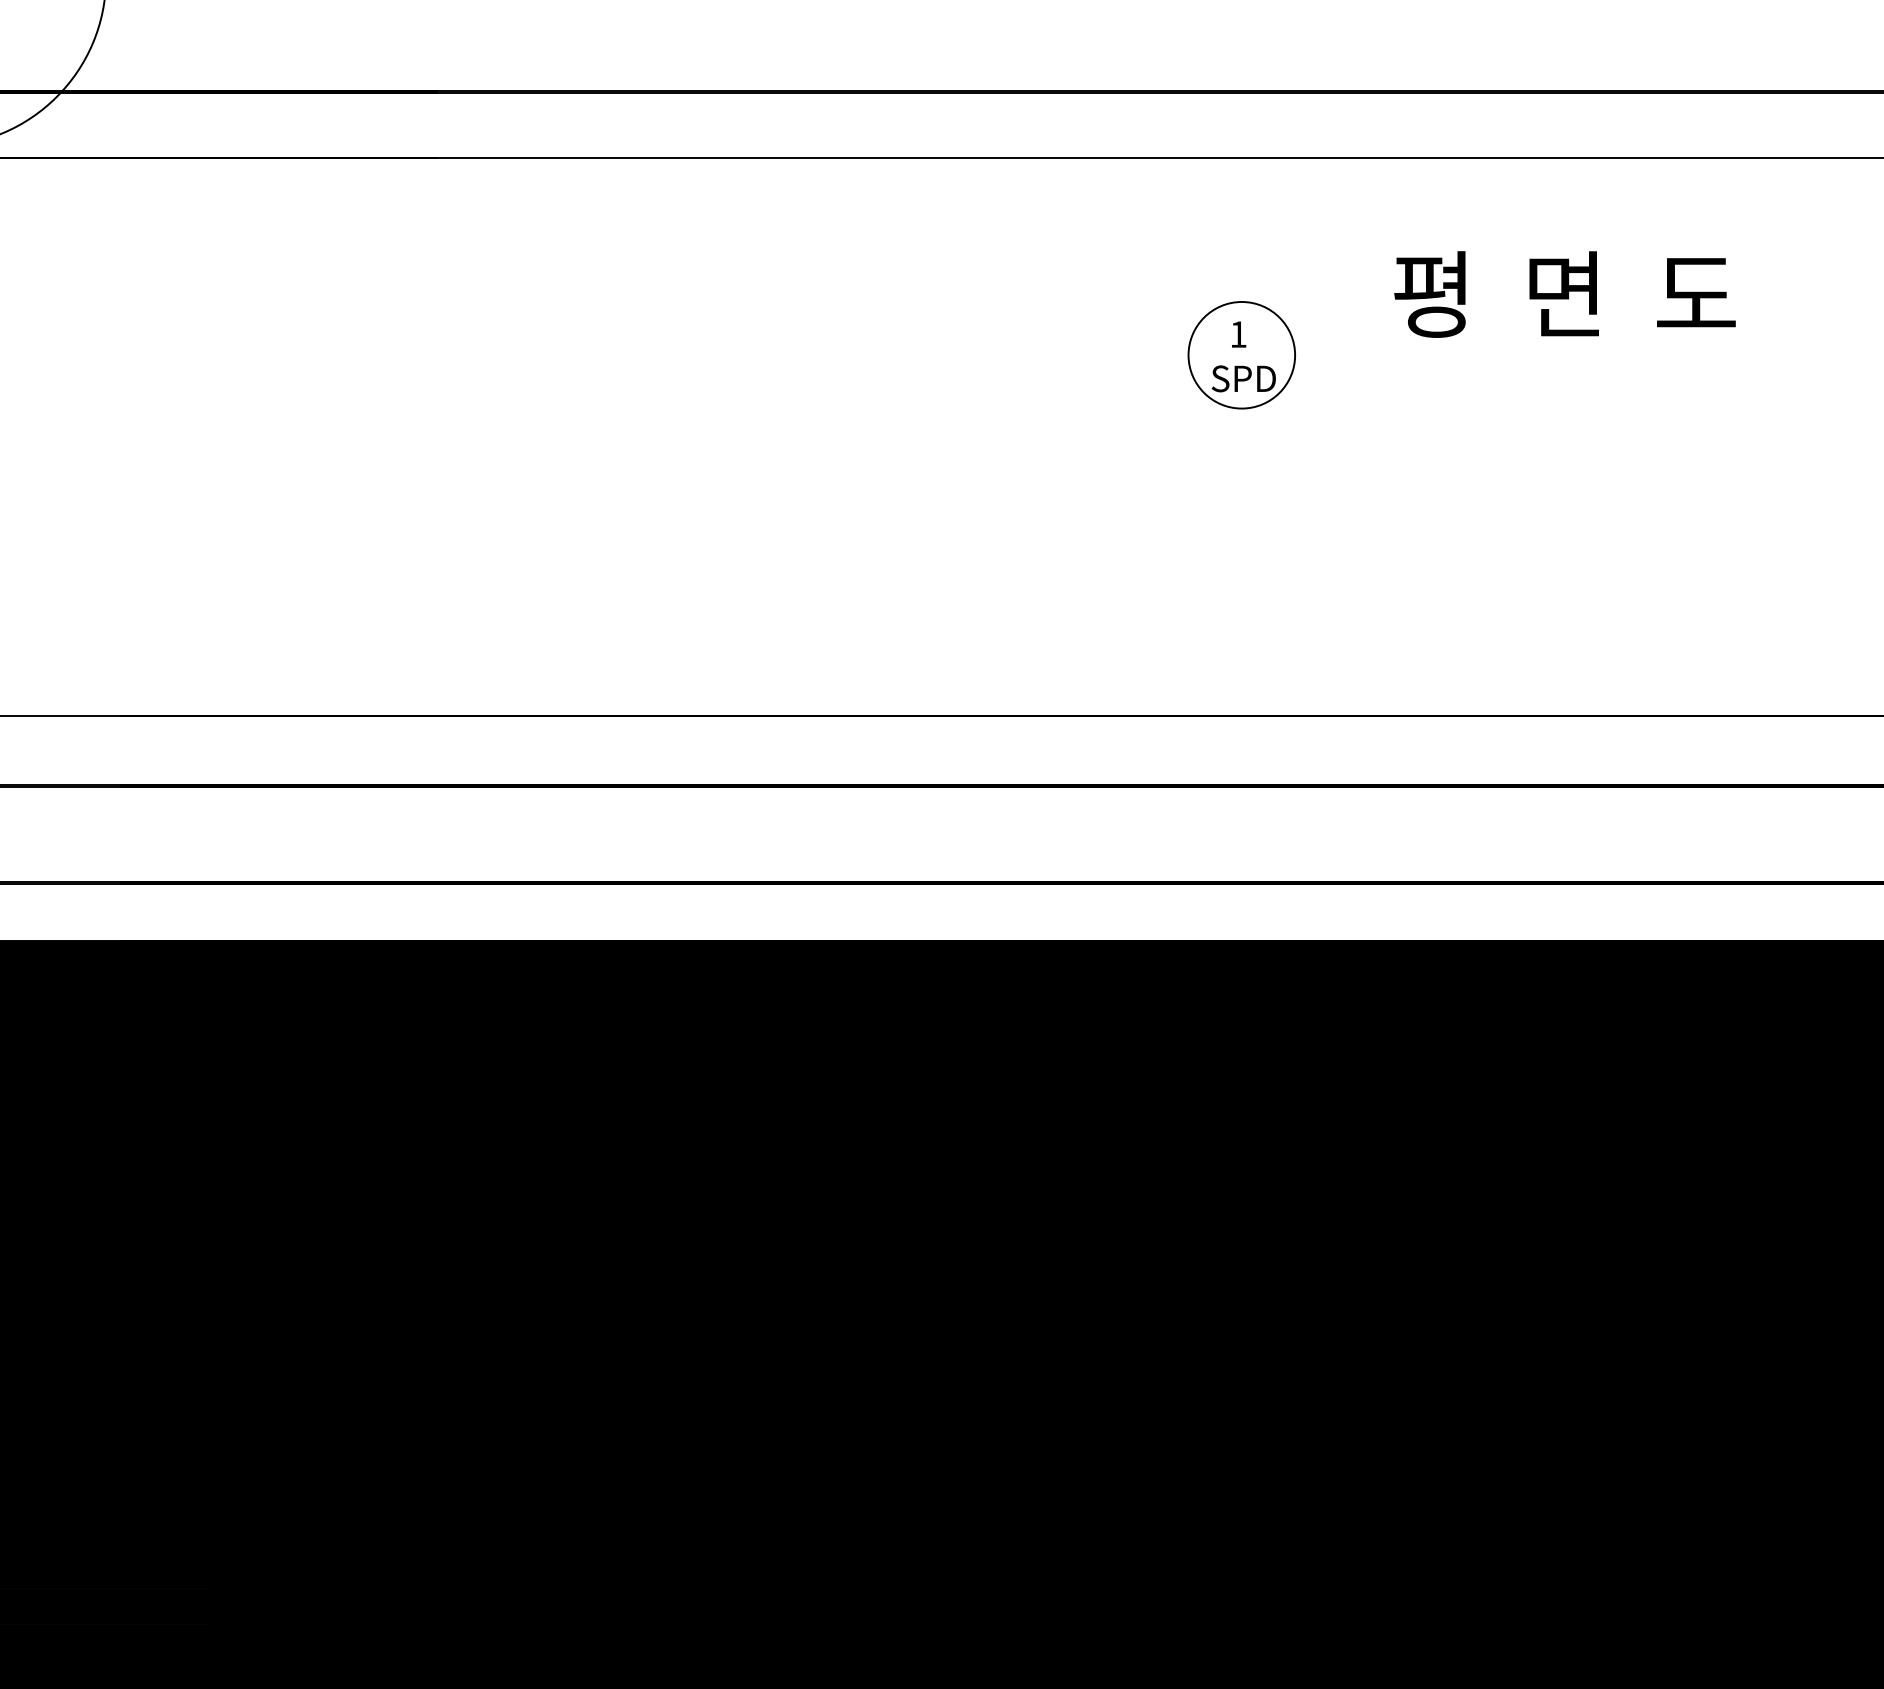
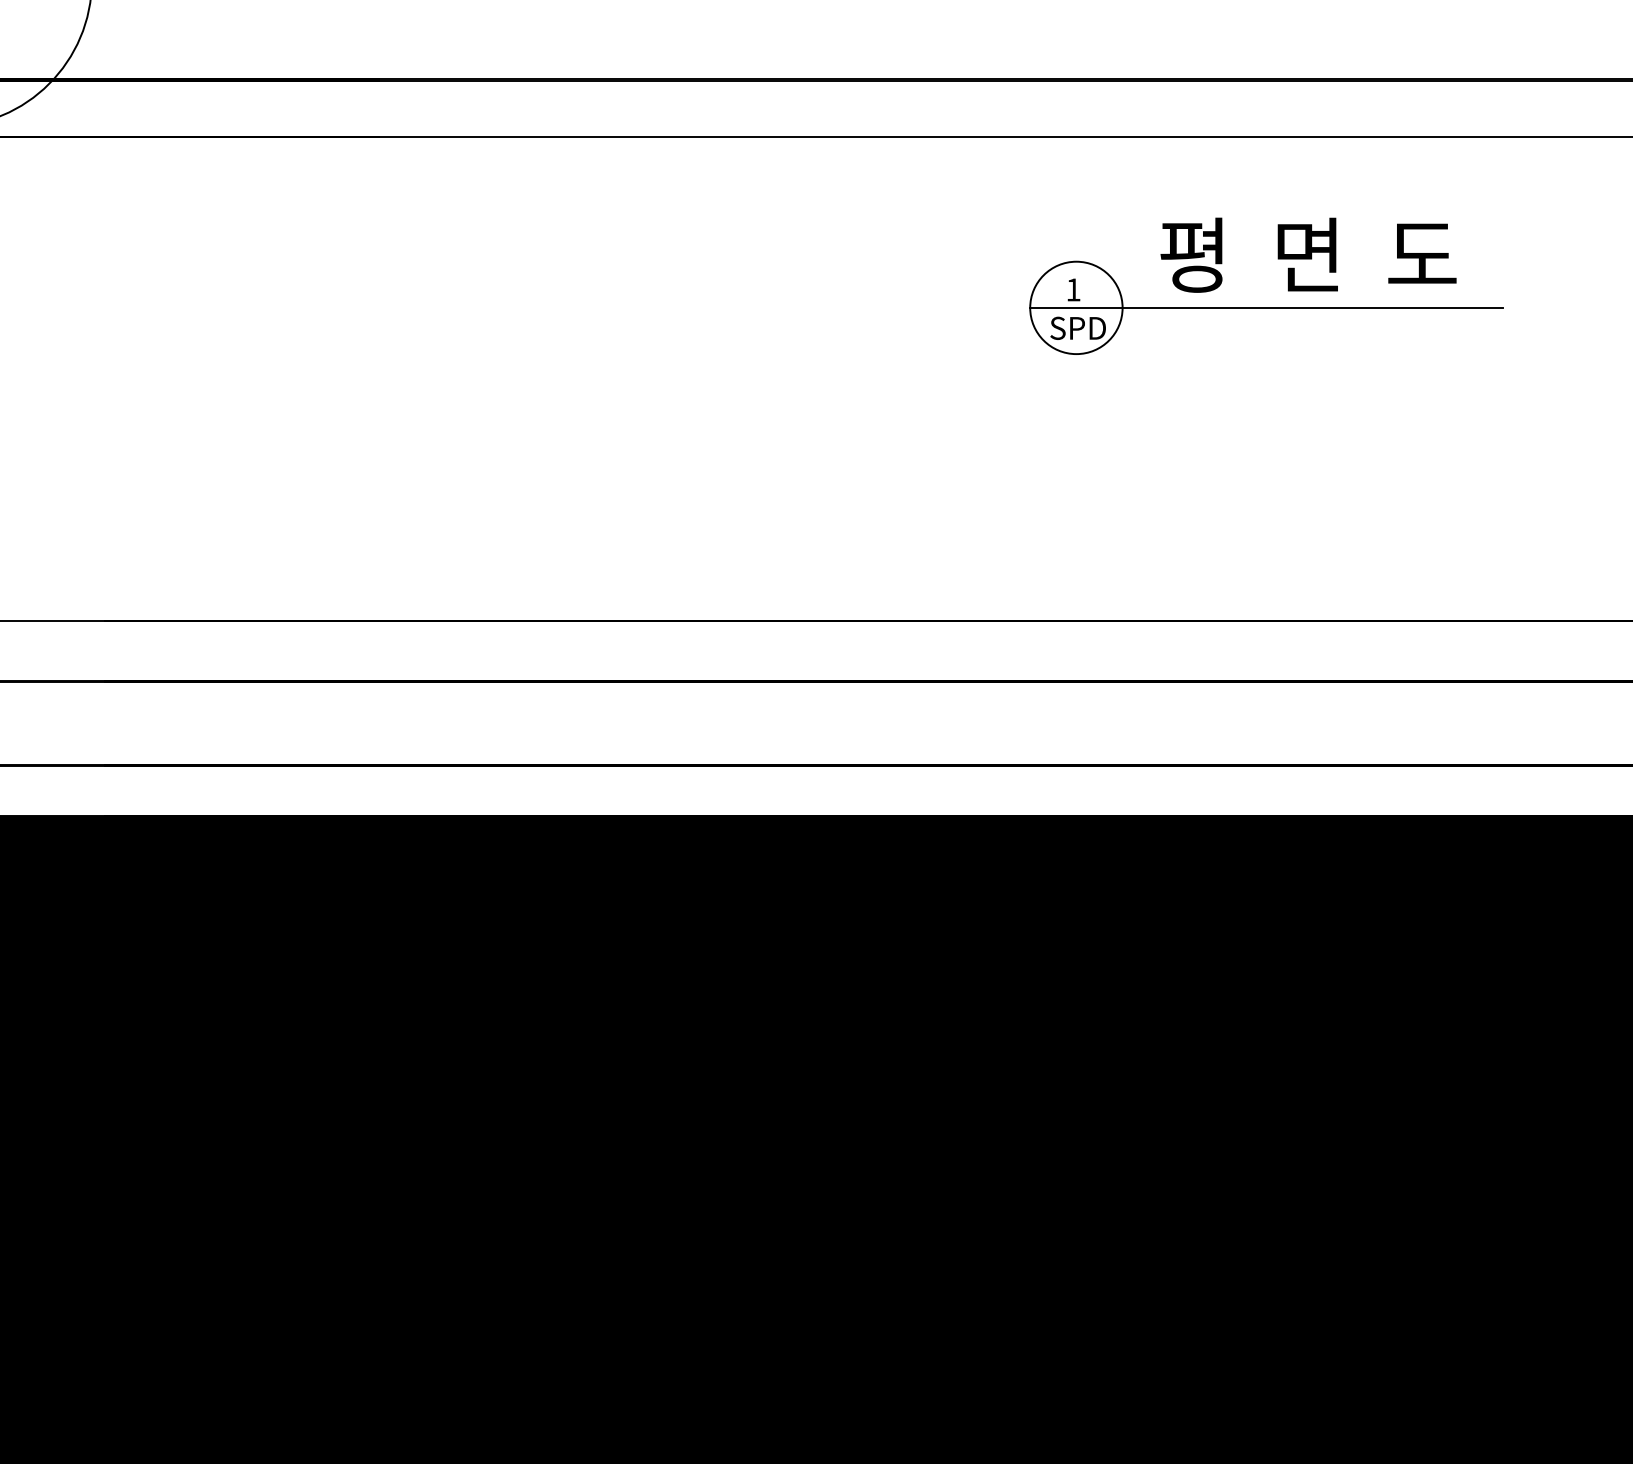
text: (1564, 293) -> (1308, 254), moved
line: (1461, 354) -> (1266, 307), added

